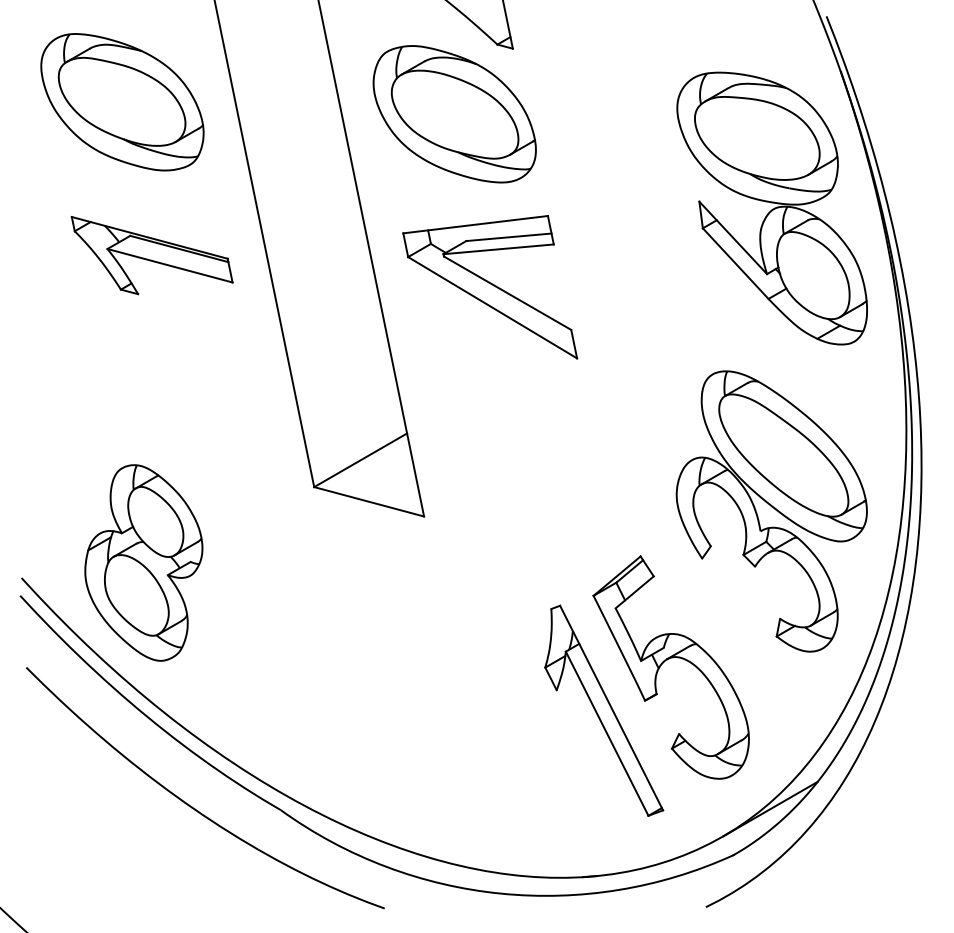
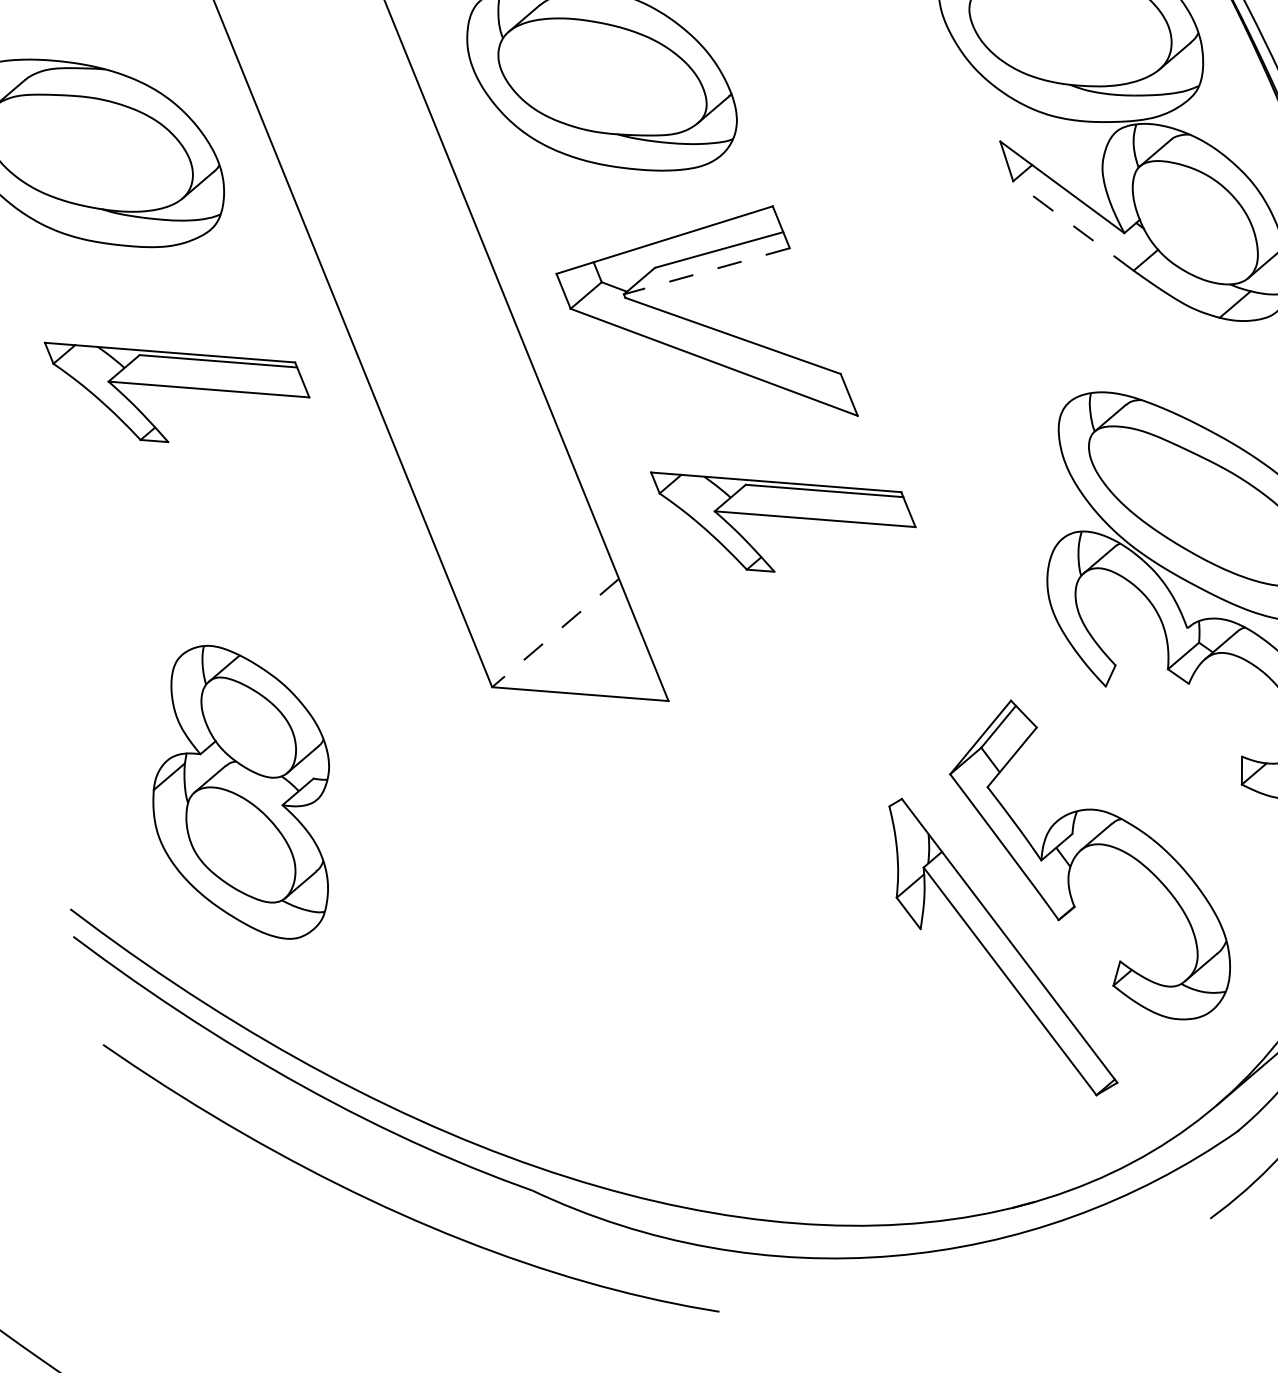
line: (498, 249) -> (706, 271), solid -> dashed
line: (735, 263) -> (1073, 225), solid -> dashed
part: (519, 408) -> (783, 508), added
line: (360, 460) -> (555, 633), solid -> dashed
part: (143, 562) -> (241, 792), moved

